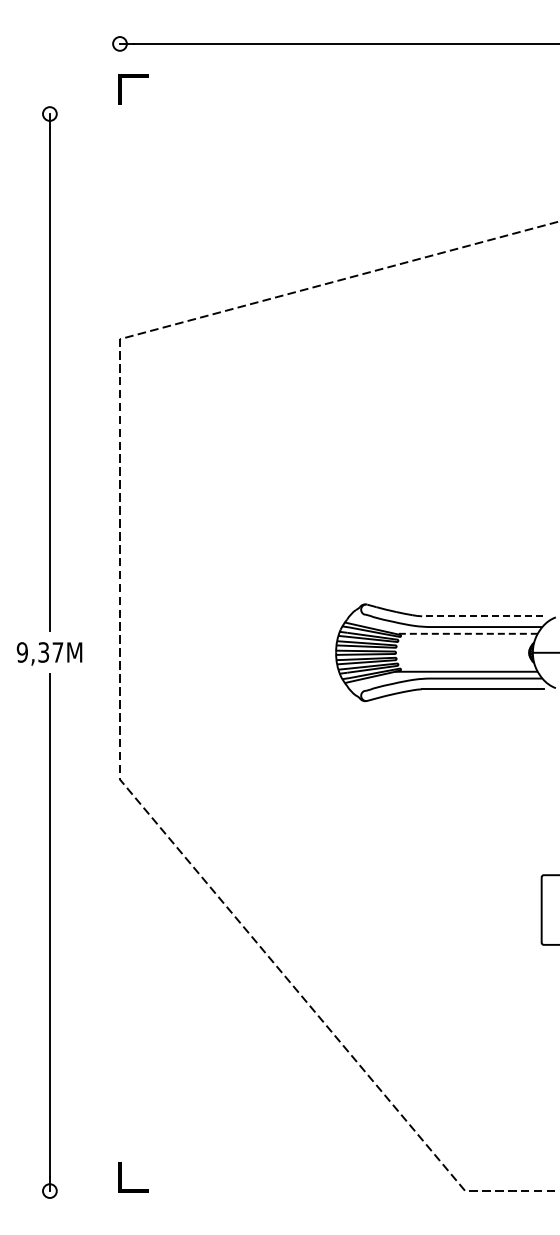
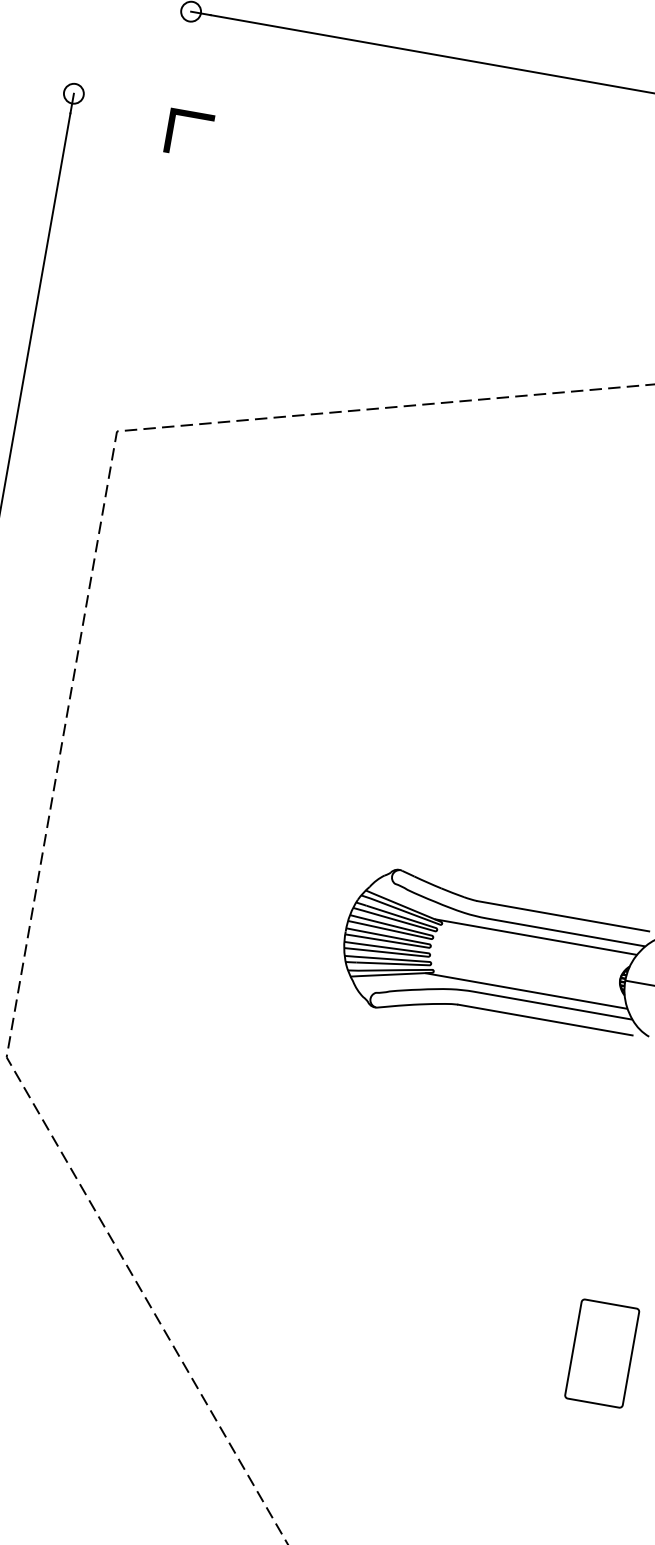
line: (133, 77) -> (192, 116), moved
line: (482, 616) -> (562, 916), dashed -> solid
line: (466, 633) -> (535, 936), dashed -> solid

